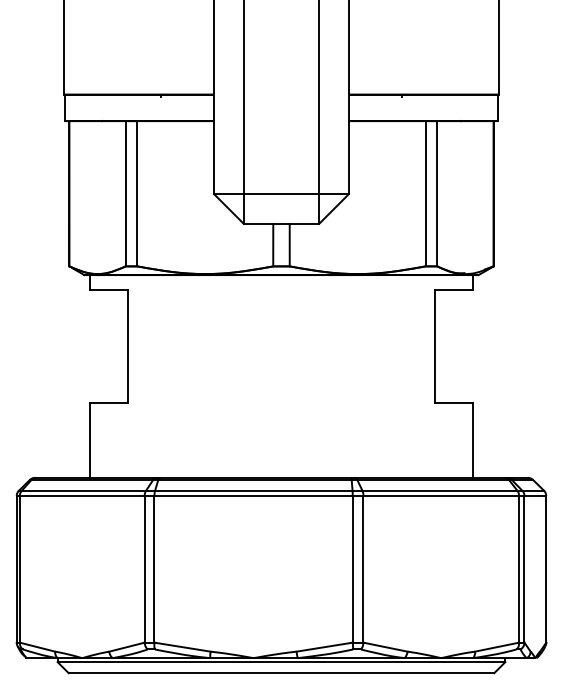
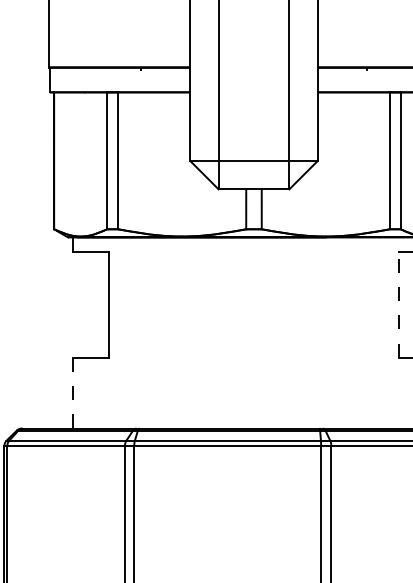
line: (435, 345) -> (399, 303), solid -> dashed
line: (89, 440) -> (73, 393), solid -> dashed

